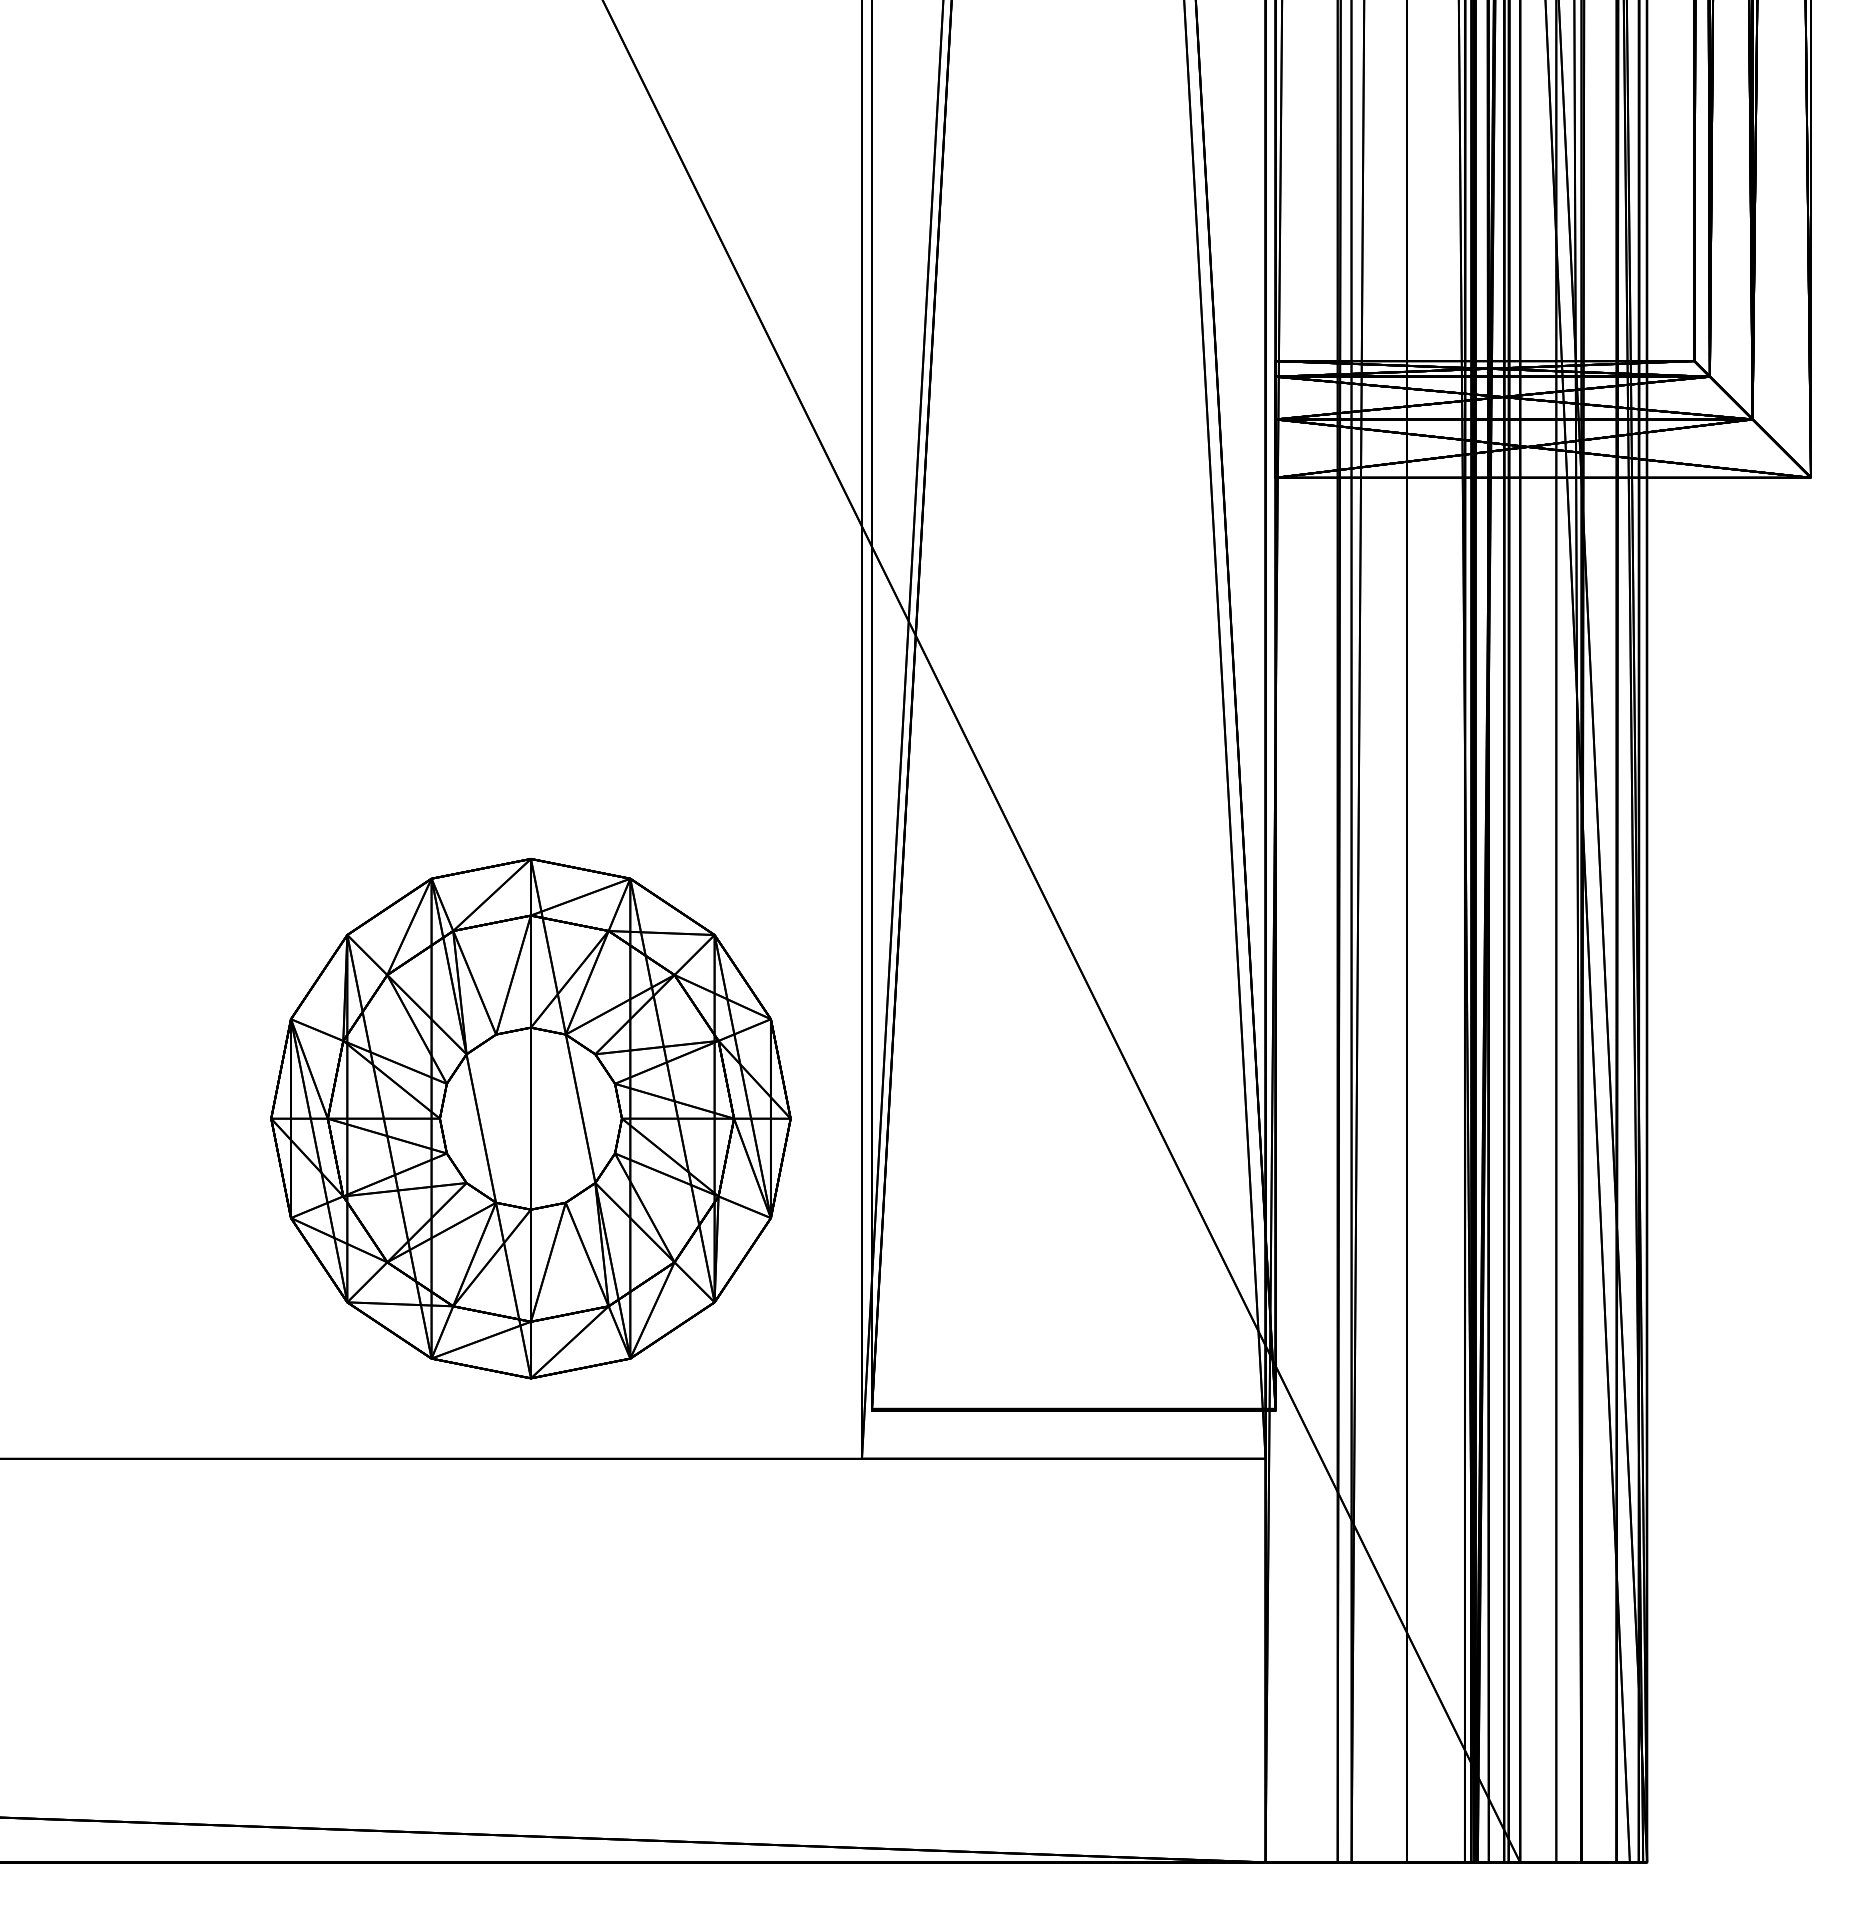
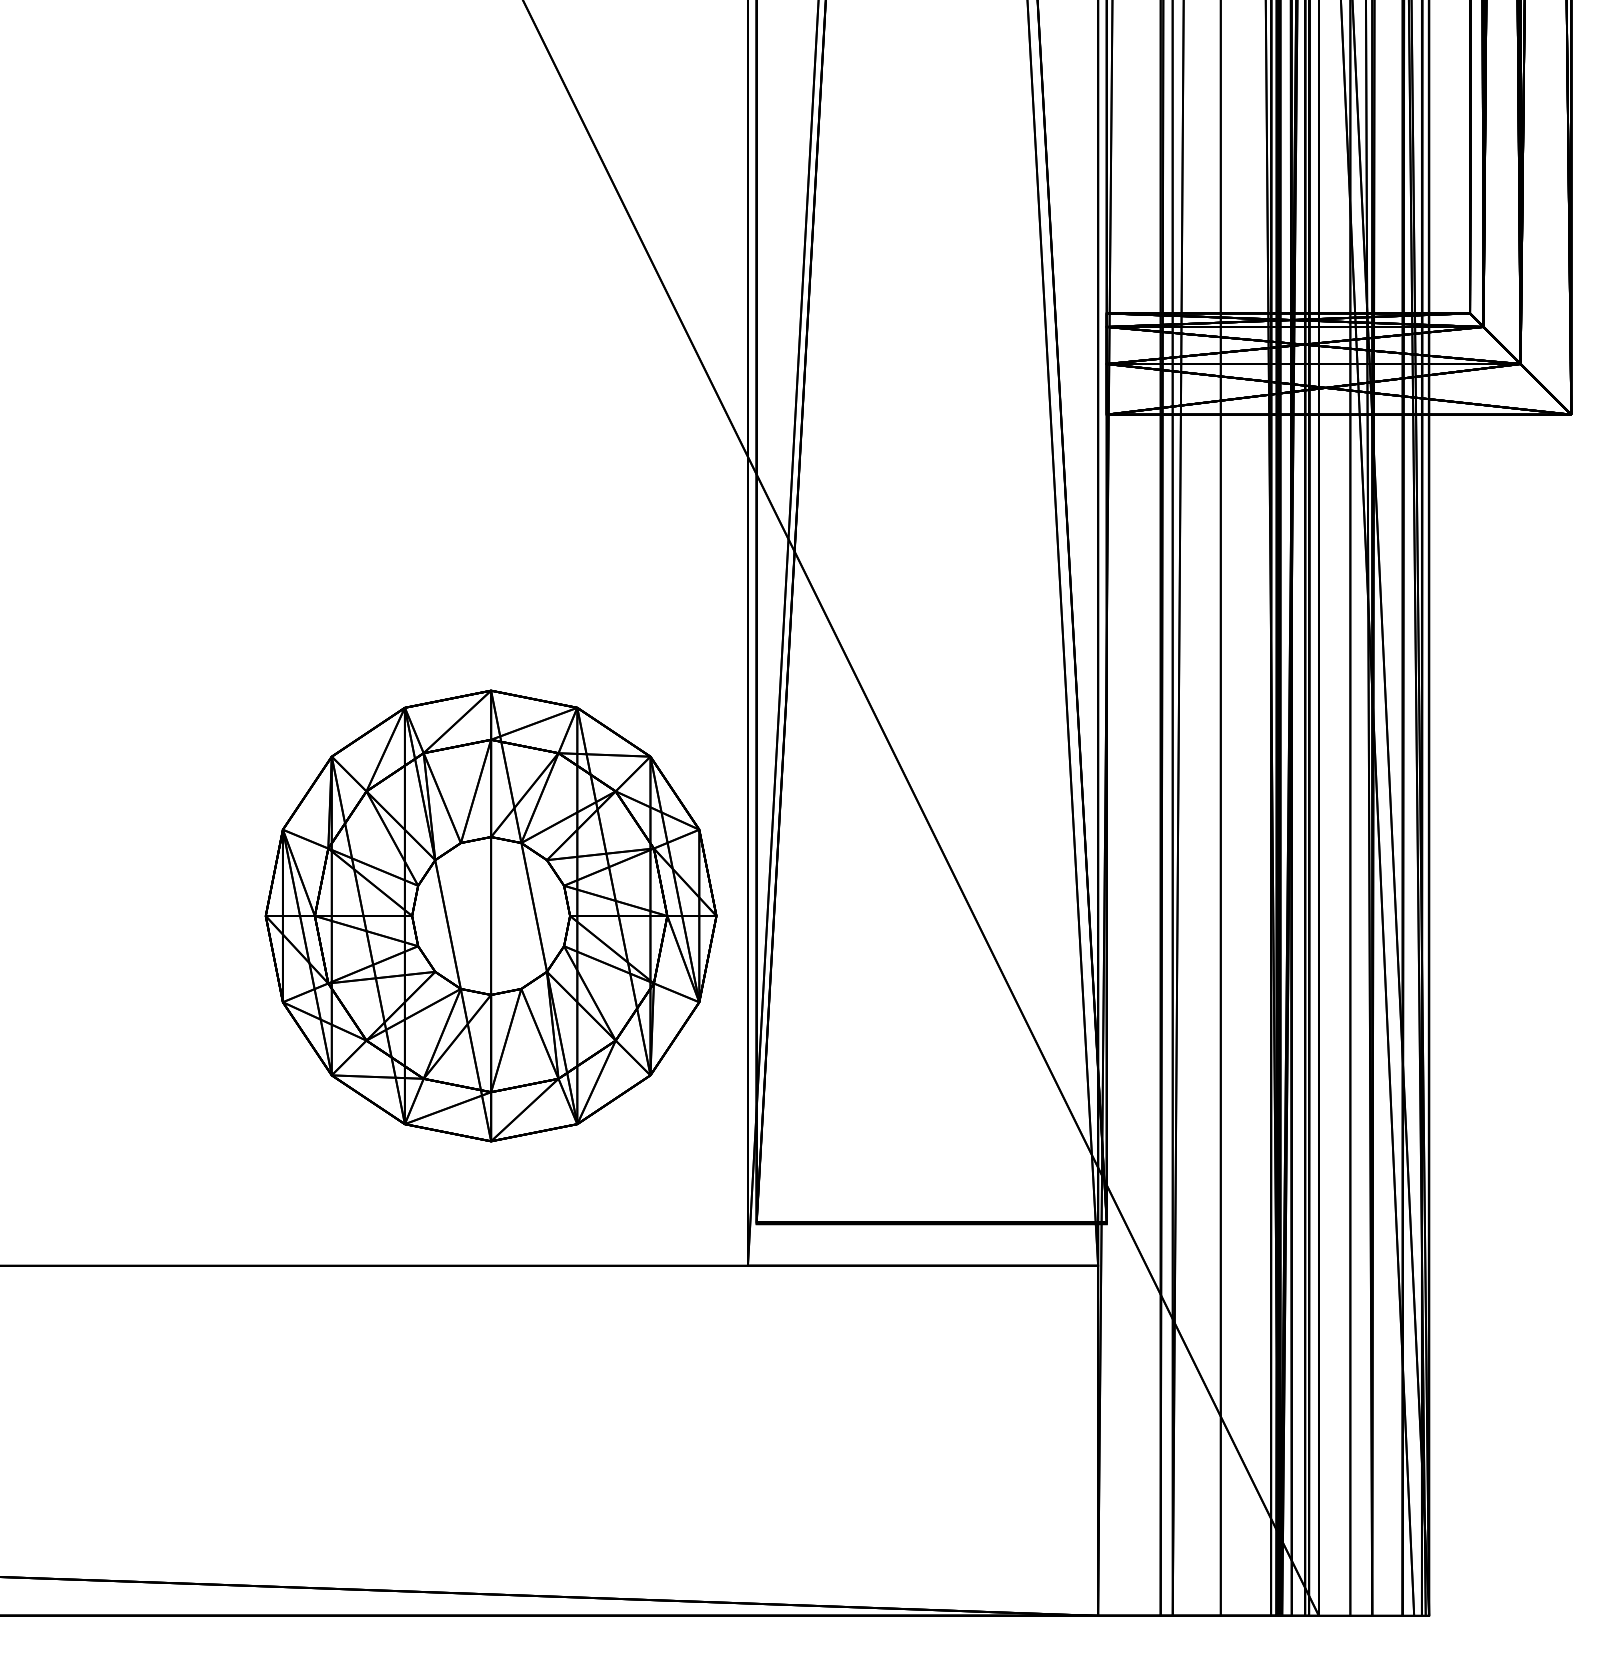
part: (530, 1118) -> (490, 915), moved

